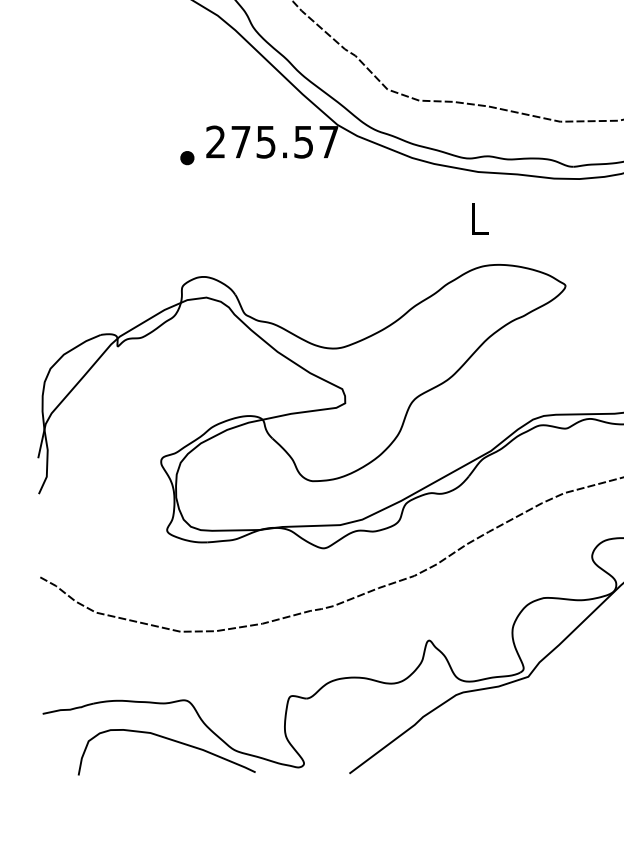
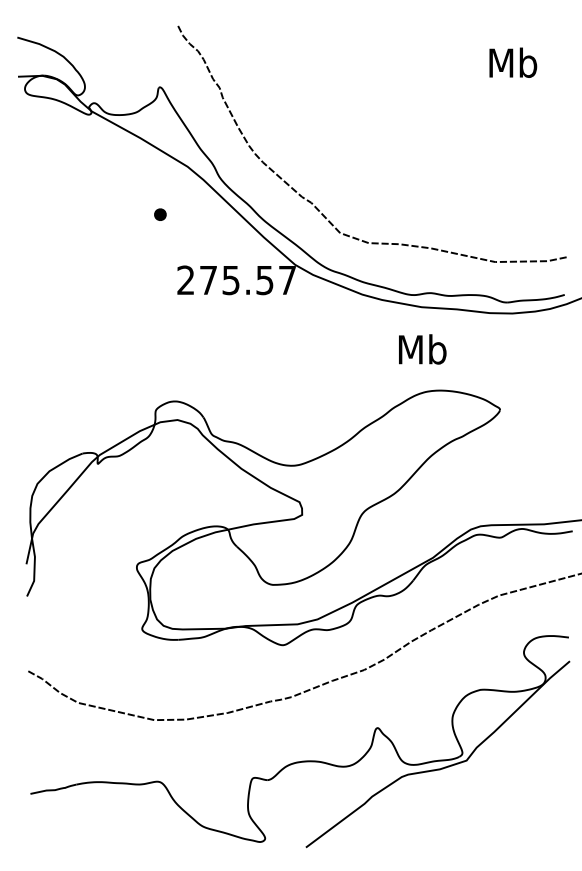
part: (187, 157) -> (160, 214), moved
text: (479, 219) -> (422, 349), L -> Mb
curve: (168, 740) -> (143, 817), removed

